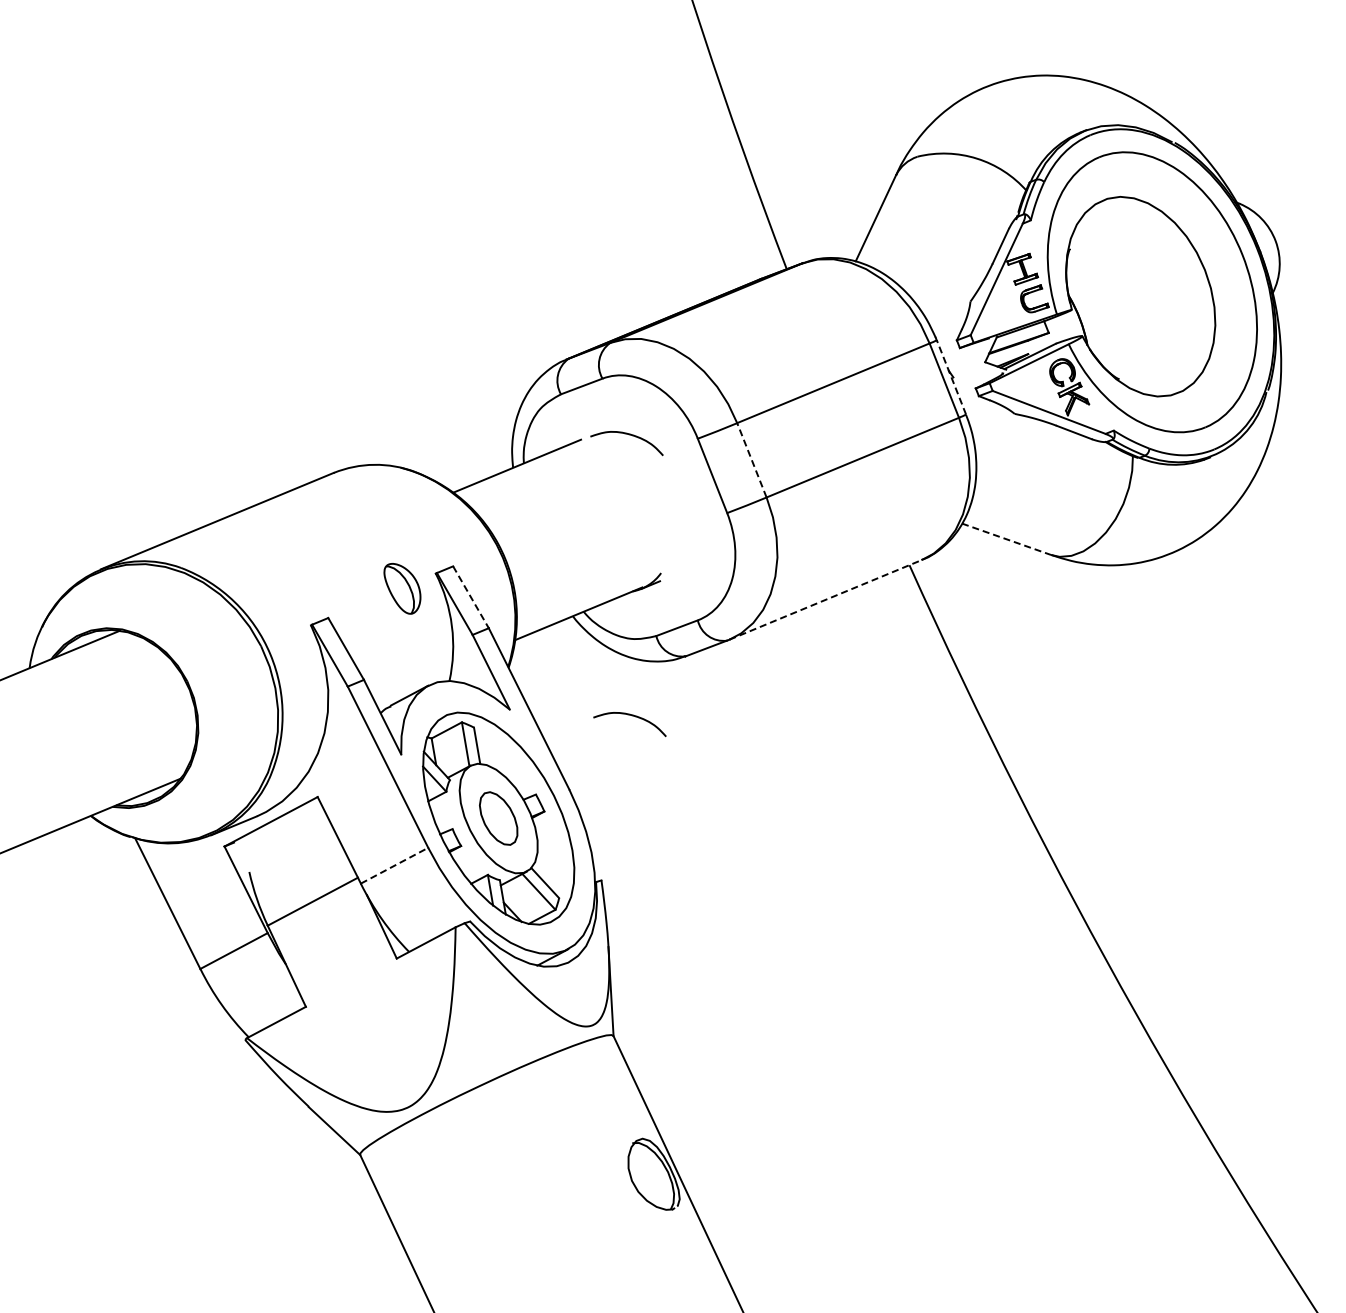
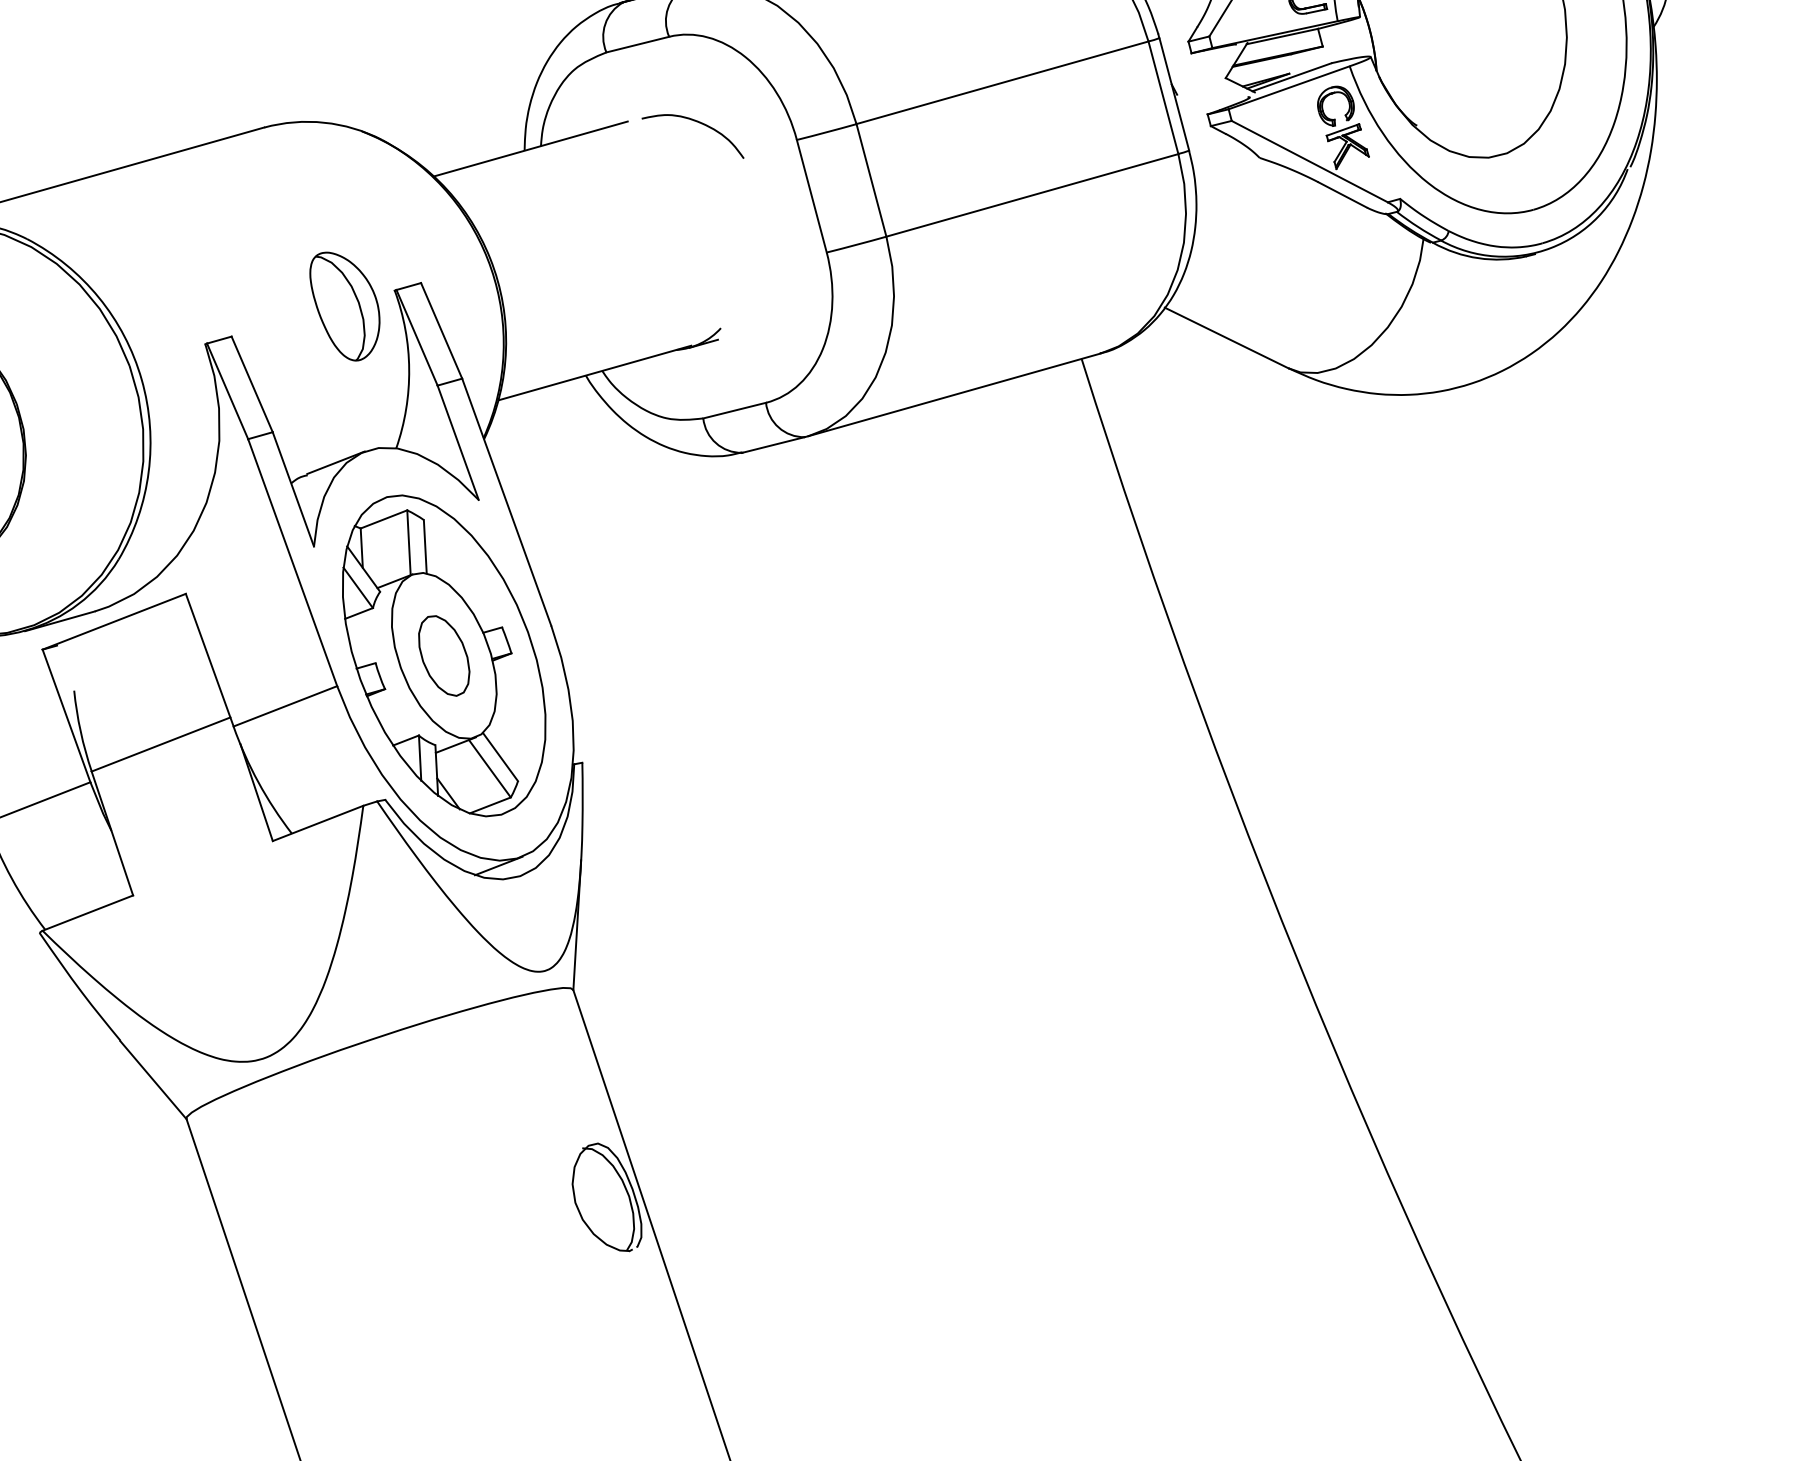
line: (951, 377) -> (1174, 94), dashed -> solid
line: (751, 460) -> (870, 180), dashed -> solid
line: (1007, 539) -> (1227, 338), dashed -> solid
part: (402, 588) -> (344, 306), size x1.43
line: (470, 597) -> (440, 331), dashed -> solid
line: (826, 599) -> (955, 394), dashed -> solid
curve: (632, 716) -> (655, 530), removed
line: (395, 865) -> (286, 706), dashed -> solid

